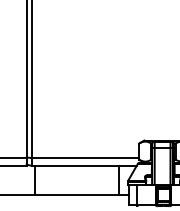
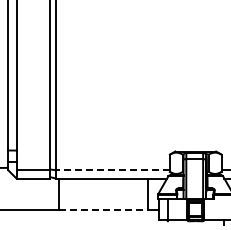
line: (85, 158) -> (112, 170), solid -> dashed
line: (76, 195) -> (103, 209), solid -> dashed

